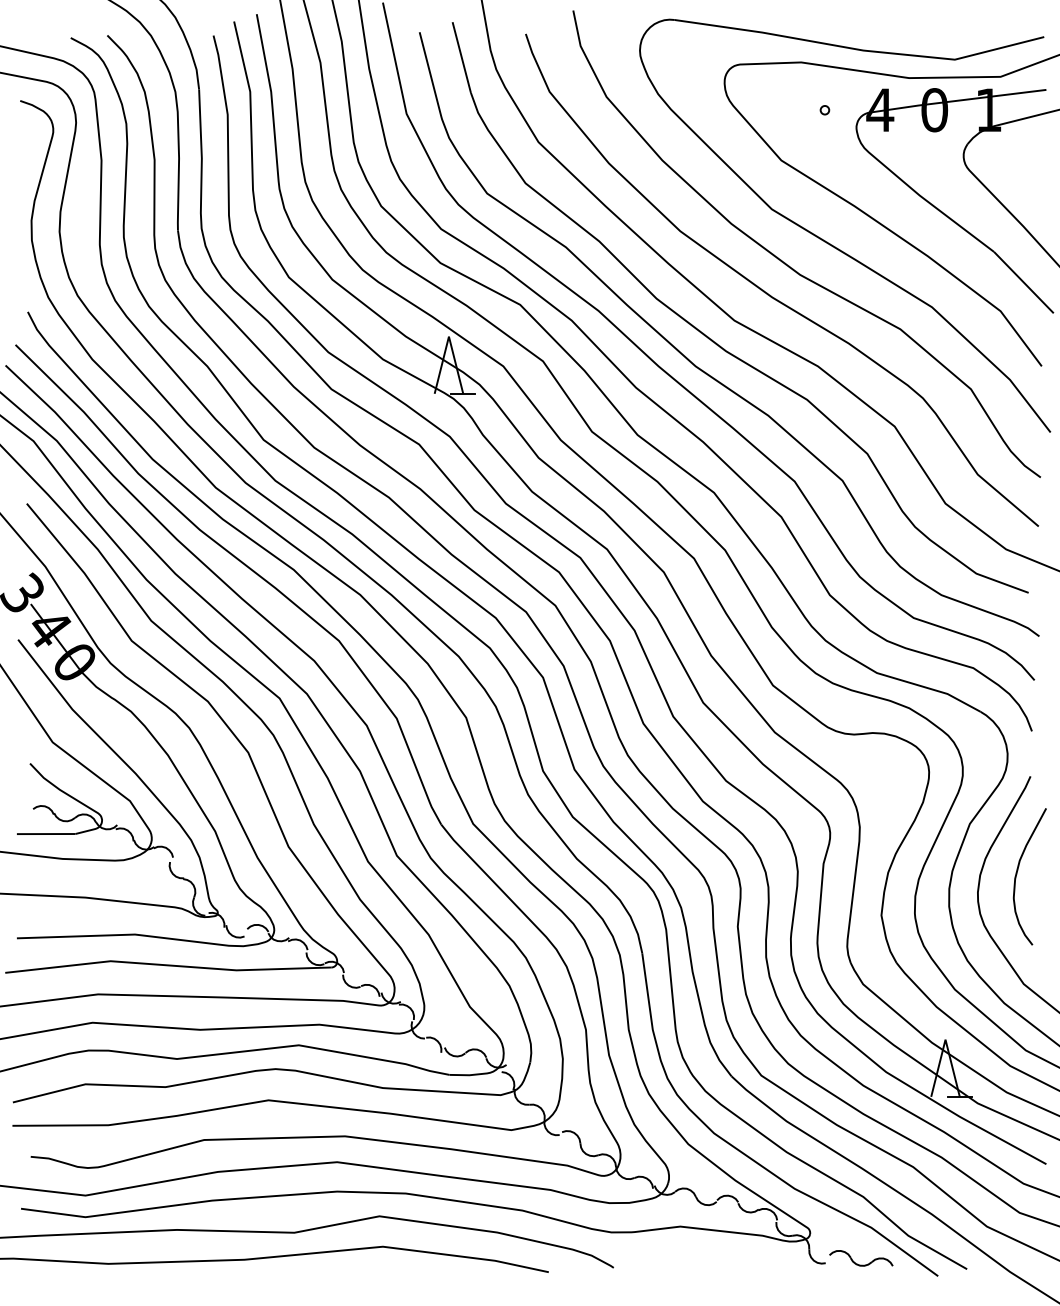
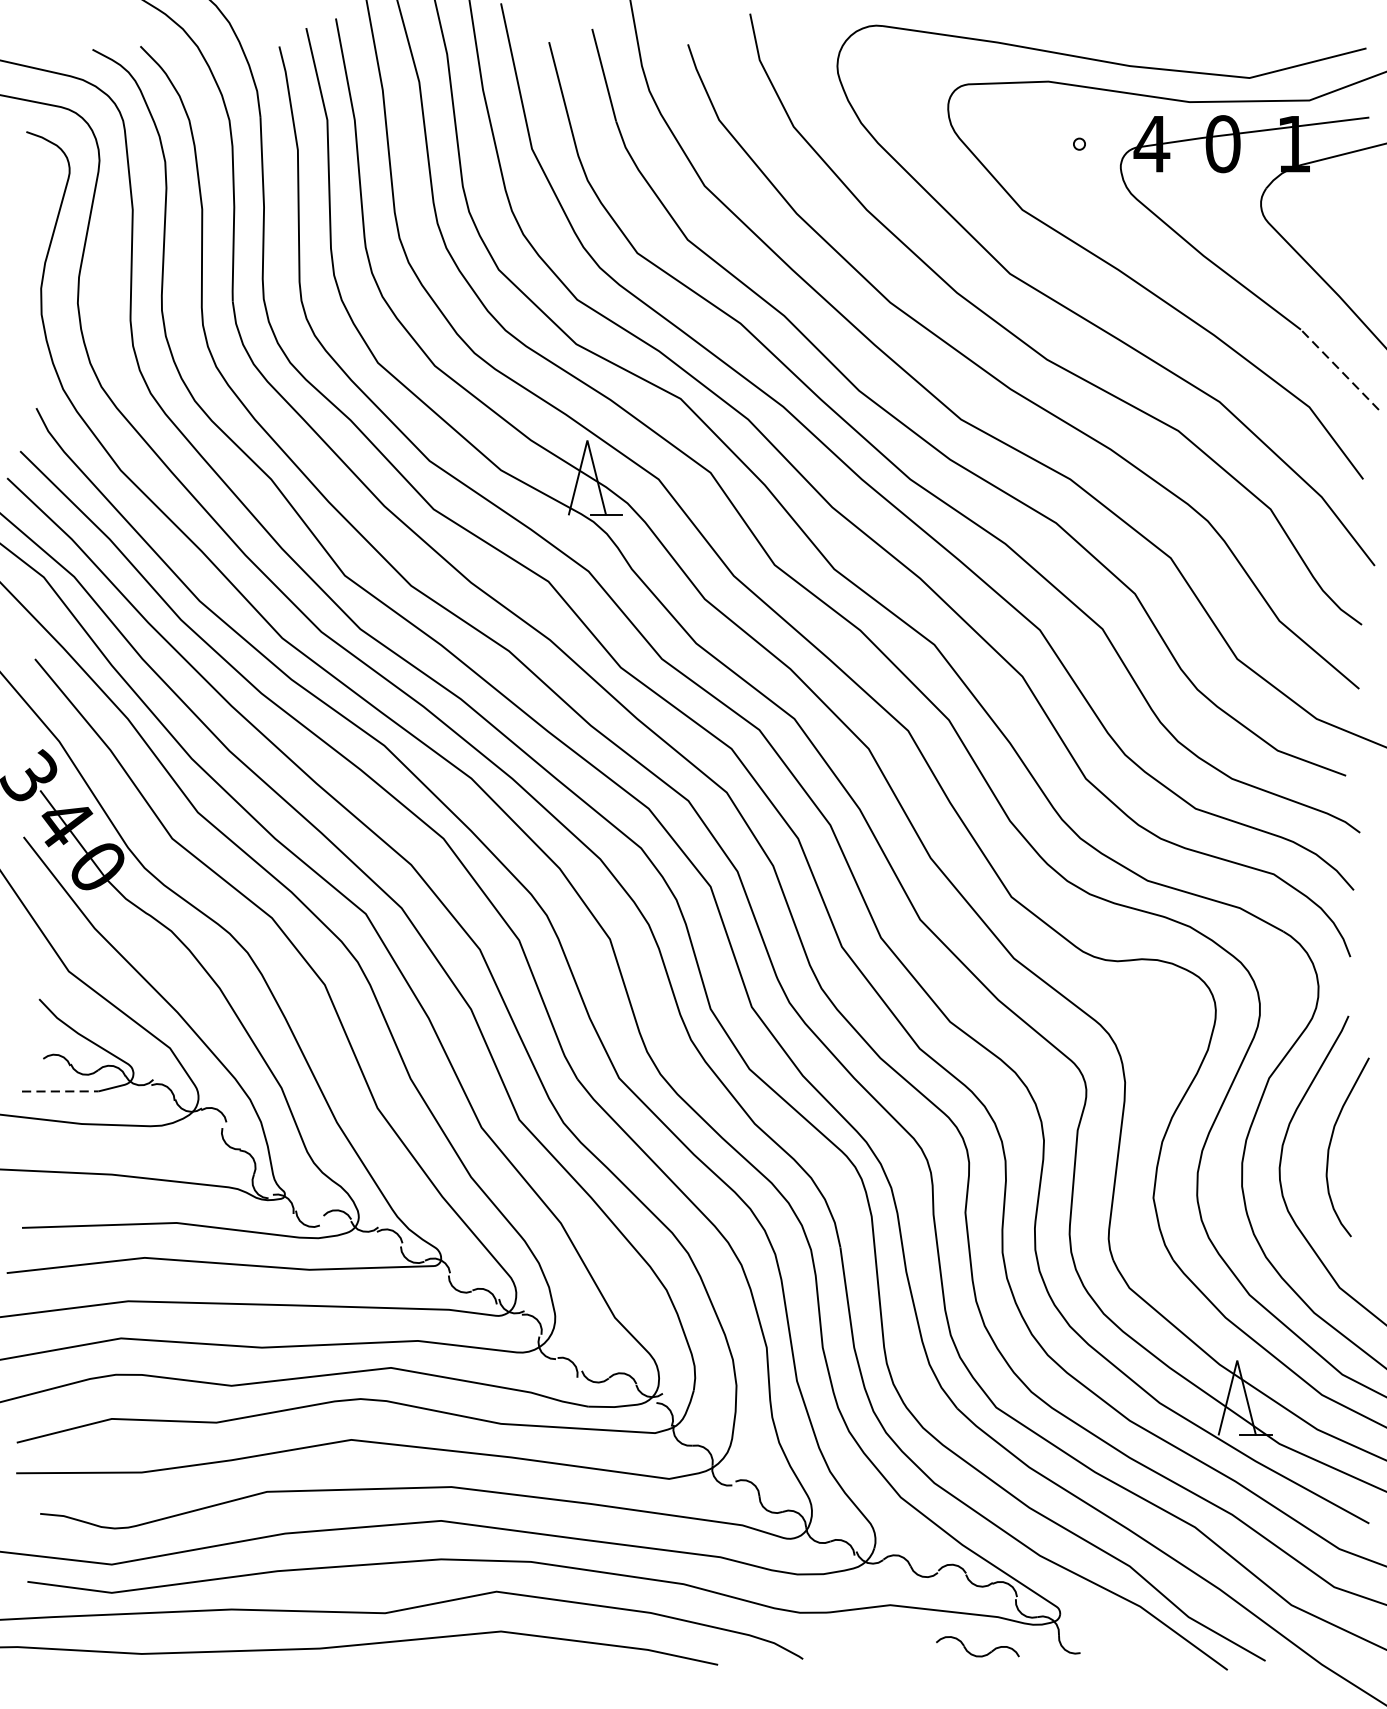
line: (1023, 282) -> (1339, 369), solid -> dashed
line: (46, 834) -> (60, 1092), solid -> dashed
part: (861, 1258) -> (978, 1646), moved

